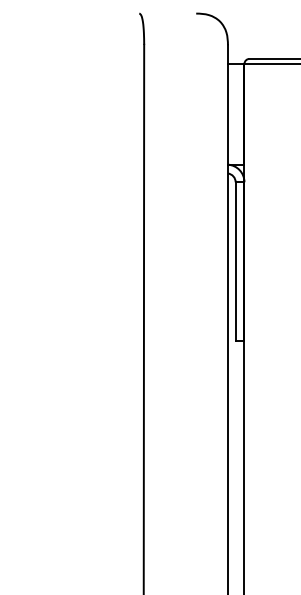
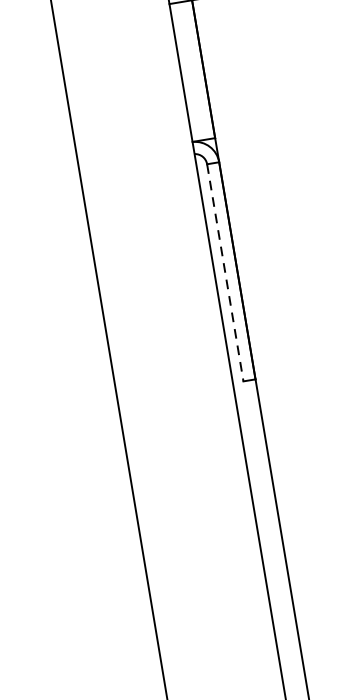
line: (235, 262) -> (225, 274), solid -> dashed

